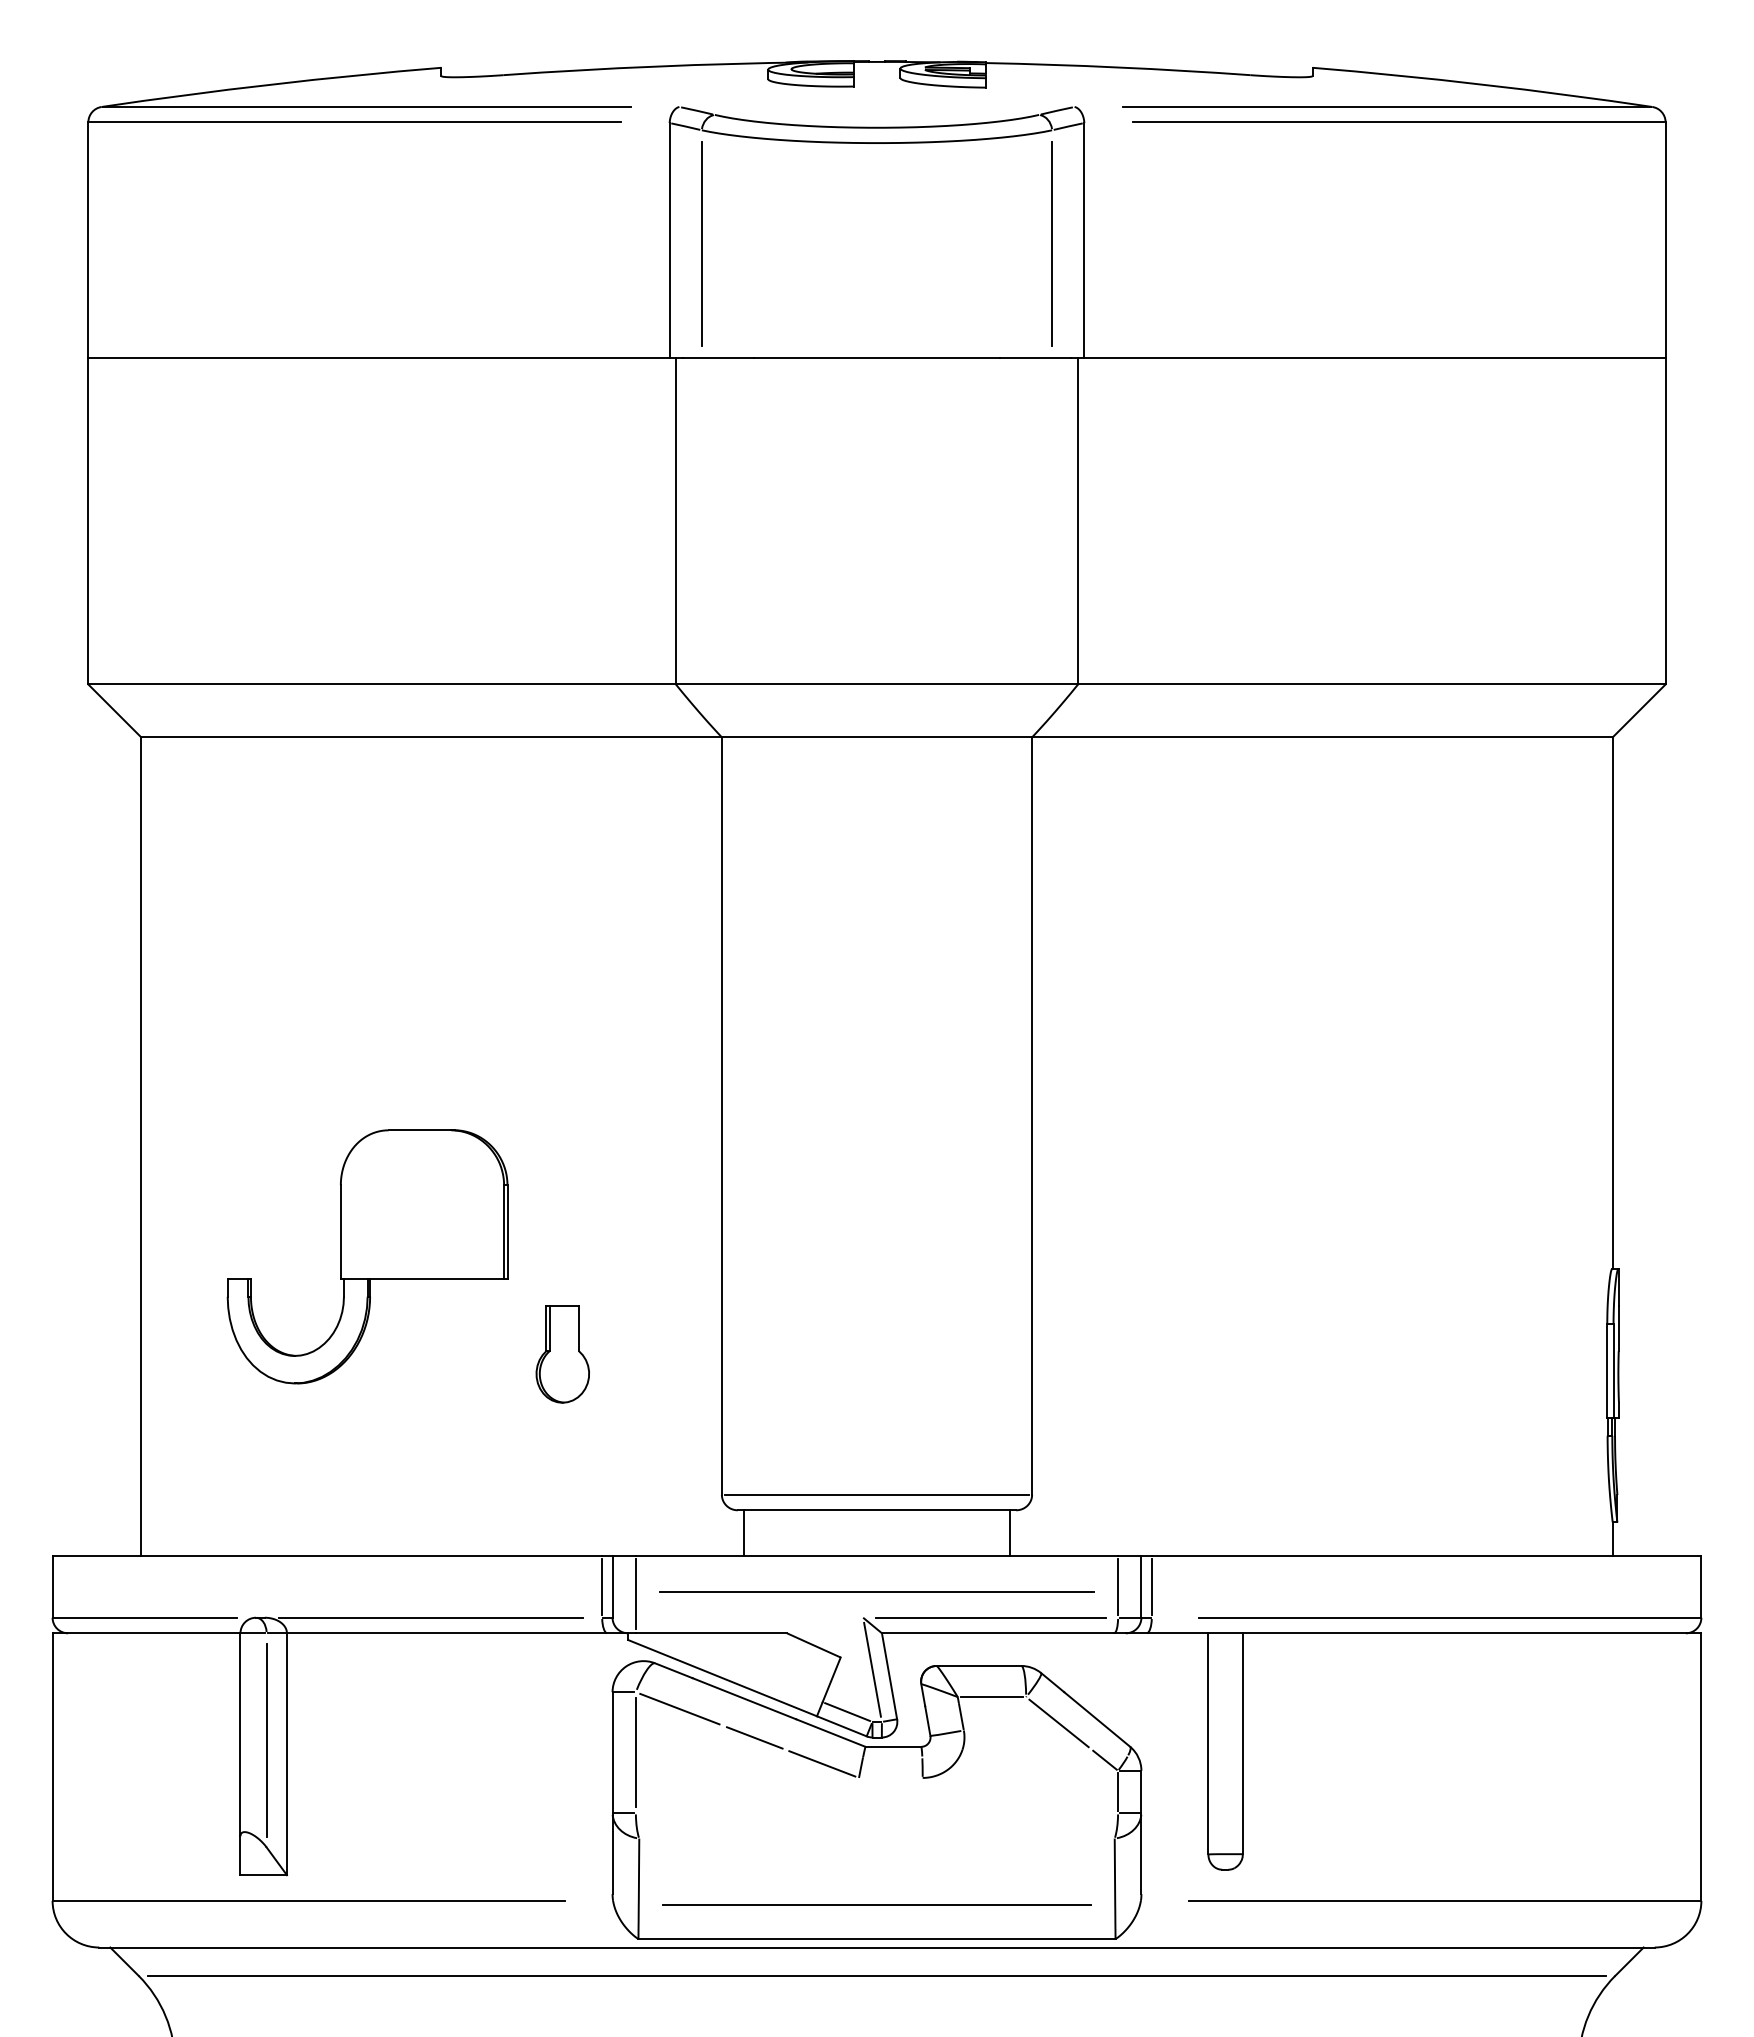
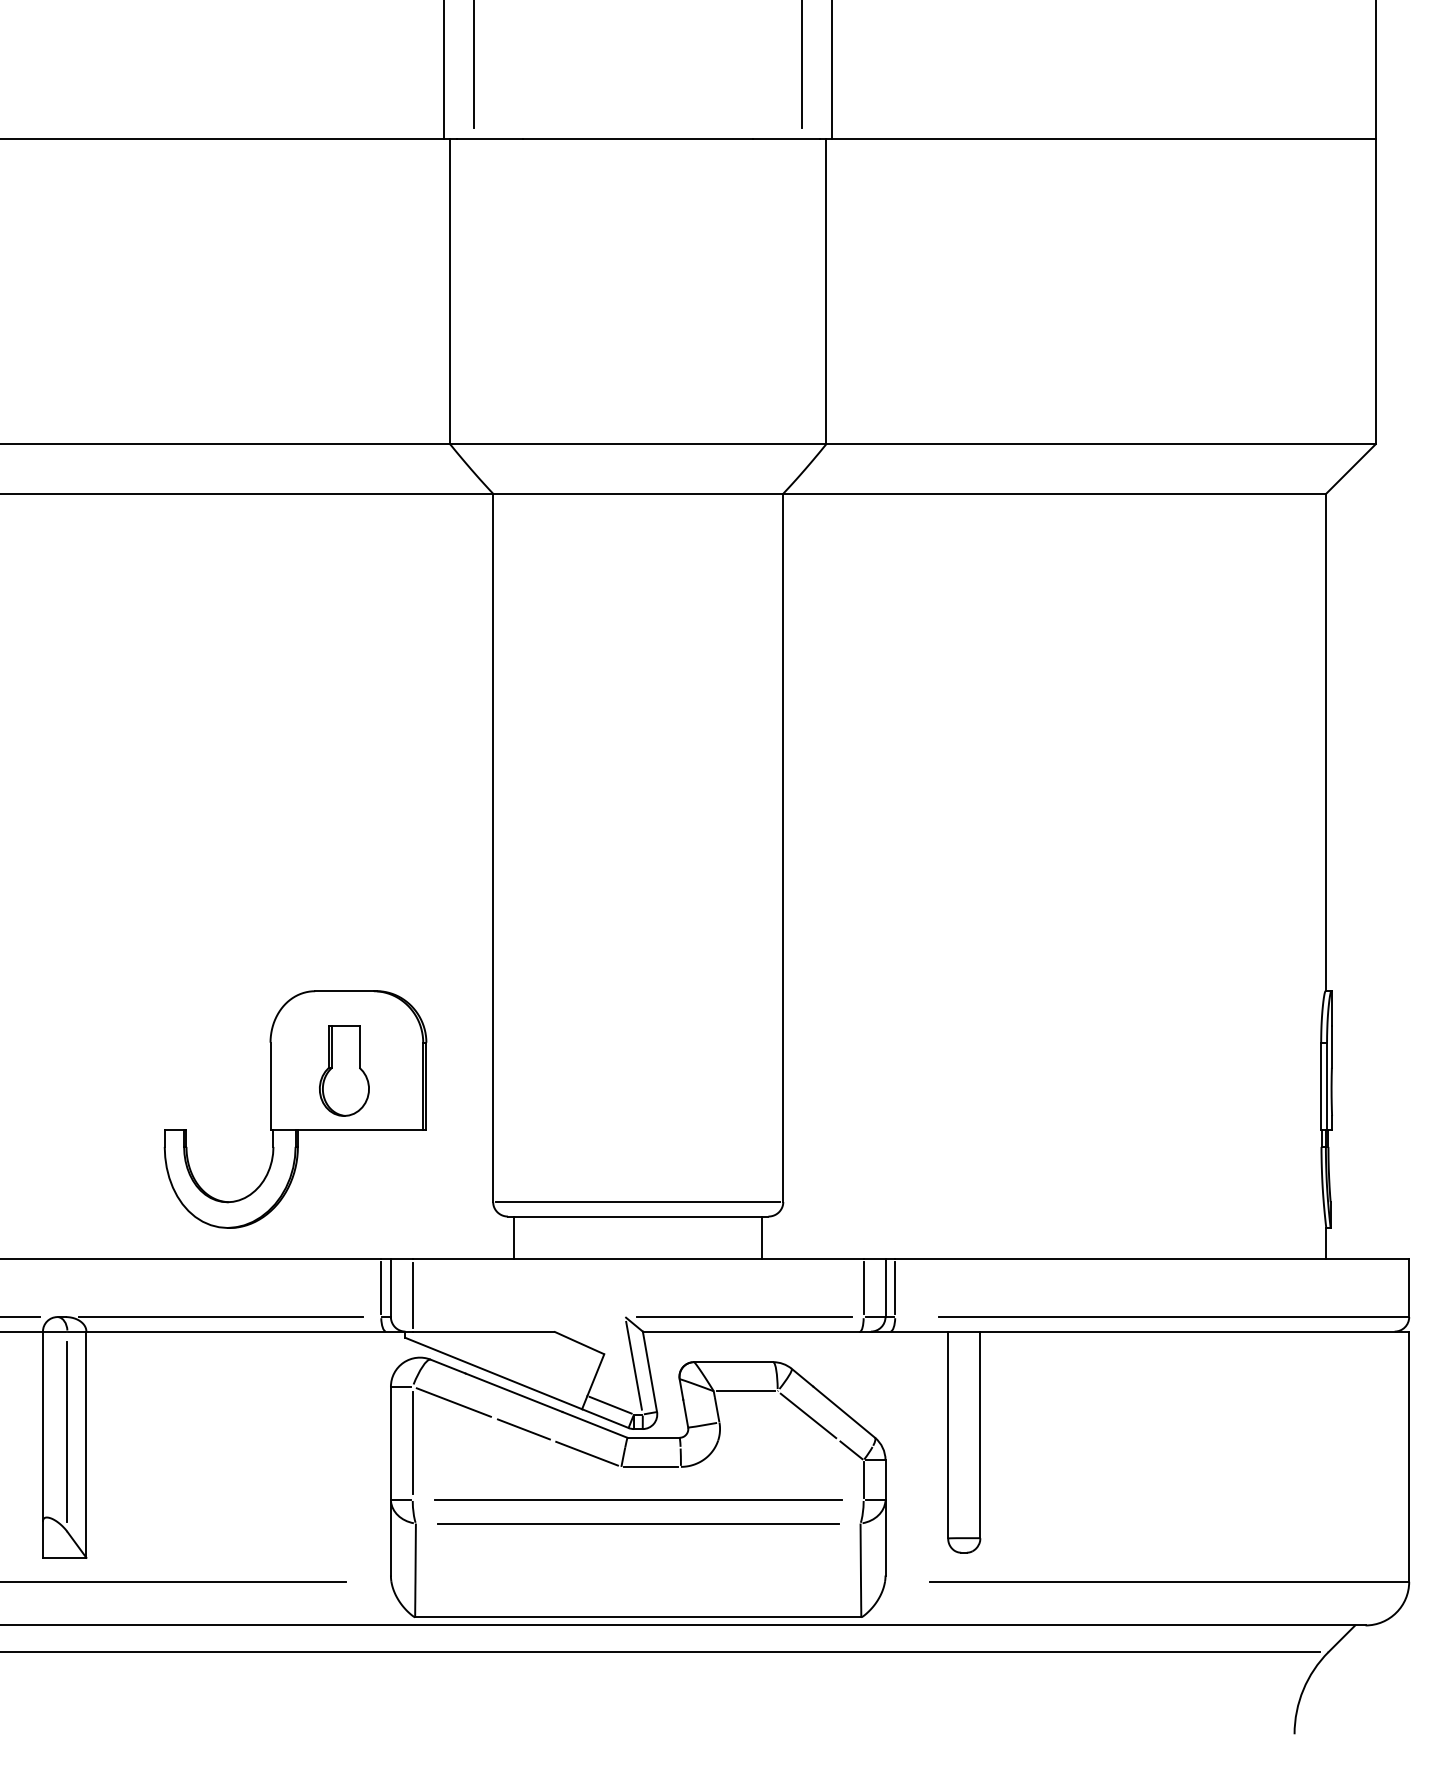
part: (367, 1256) -> (295, 1109), moved
line: (876, 1591) -> (637, 1499), moved
line: (890, 1777) -> (650, 1466), added
line: (876, 1904) -> (637, 1523), moved

